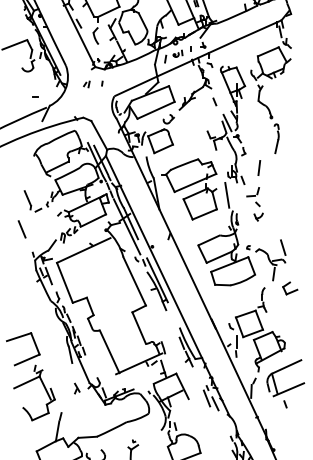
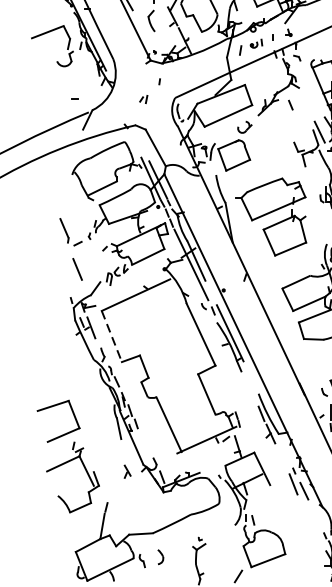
part: (86, 84) -> (143, 99), moved
line: (214, 101) -> (290, 104), moved
line: (227, 194) -> (319, 223), removed
line: (21, 229) -> (76, 269), moved
line: (65, 283) -> (112, 337), solid -> dashed

